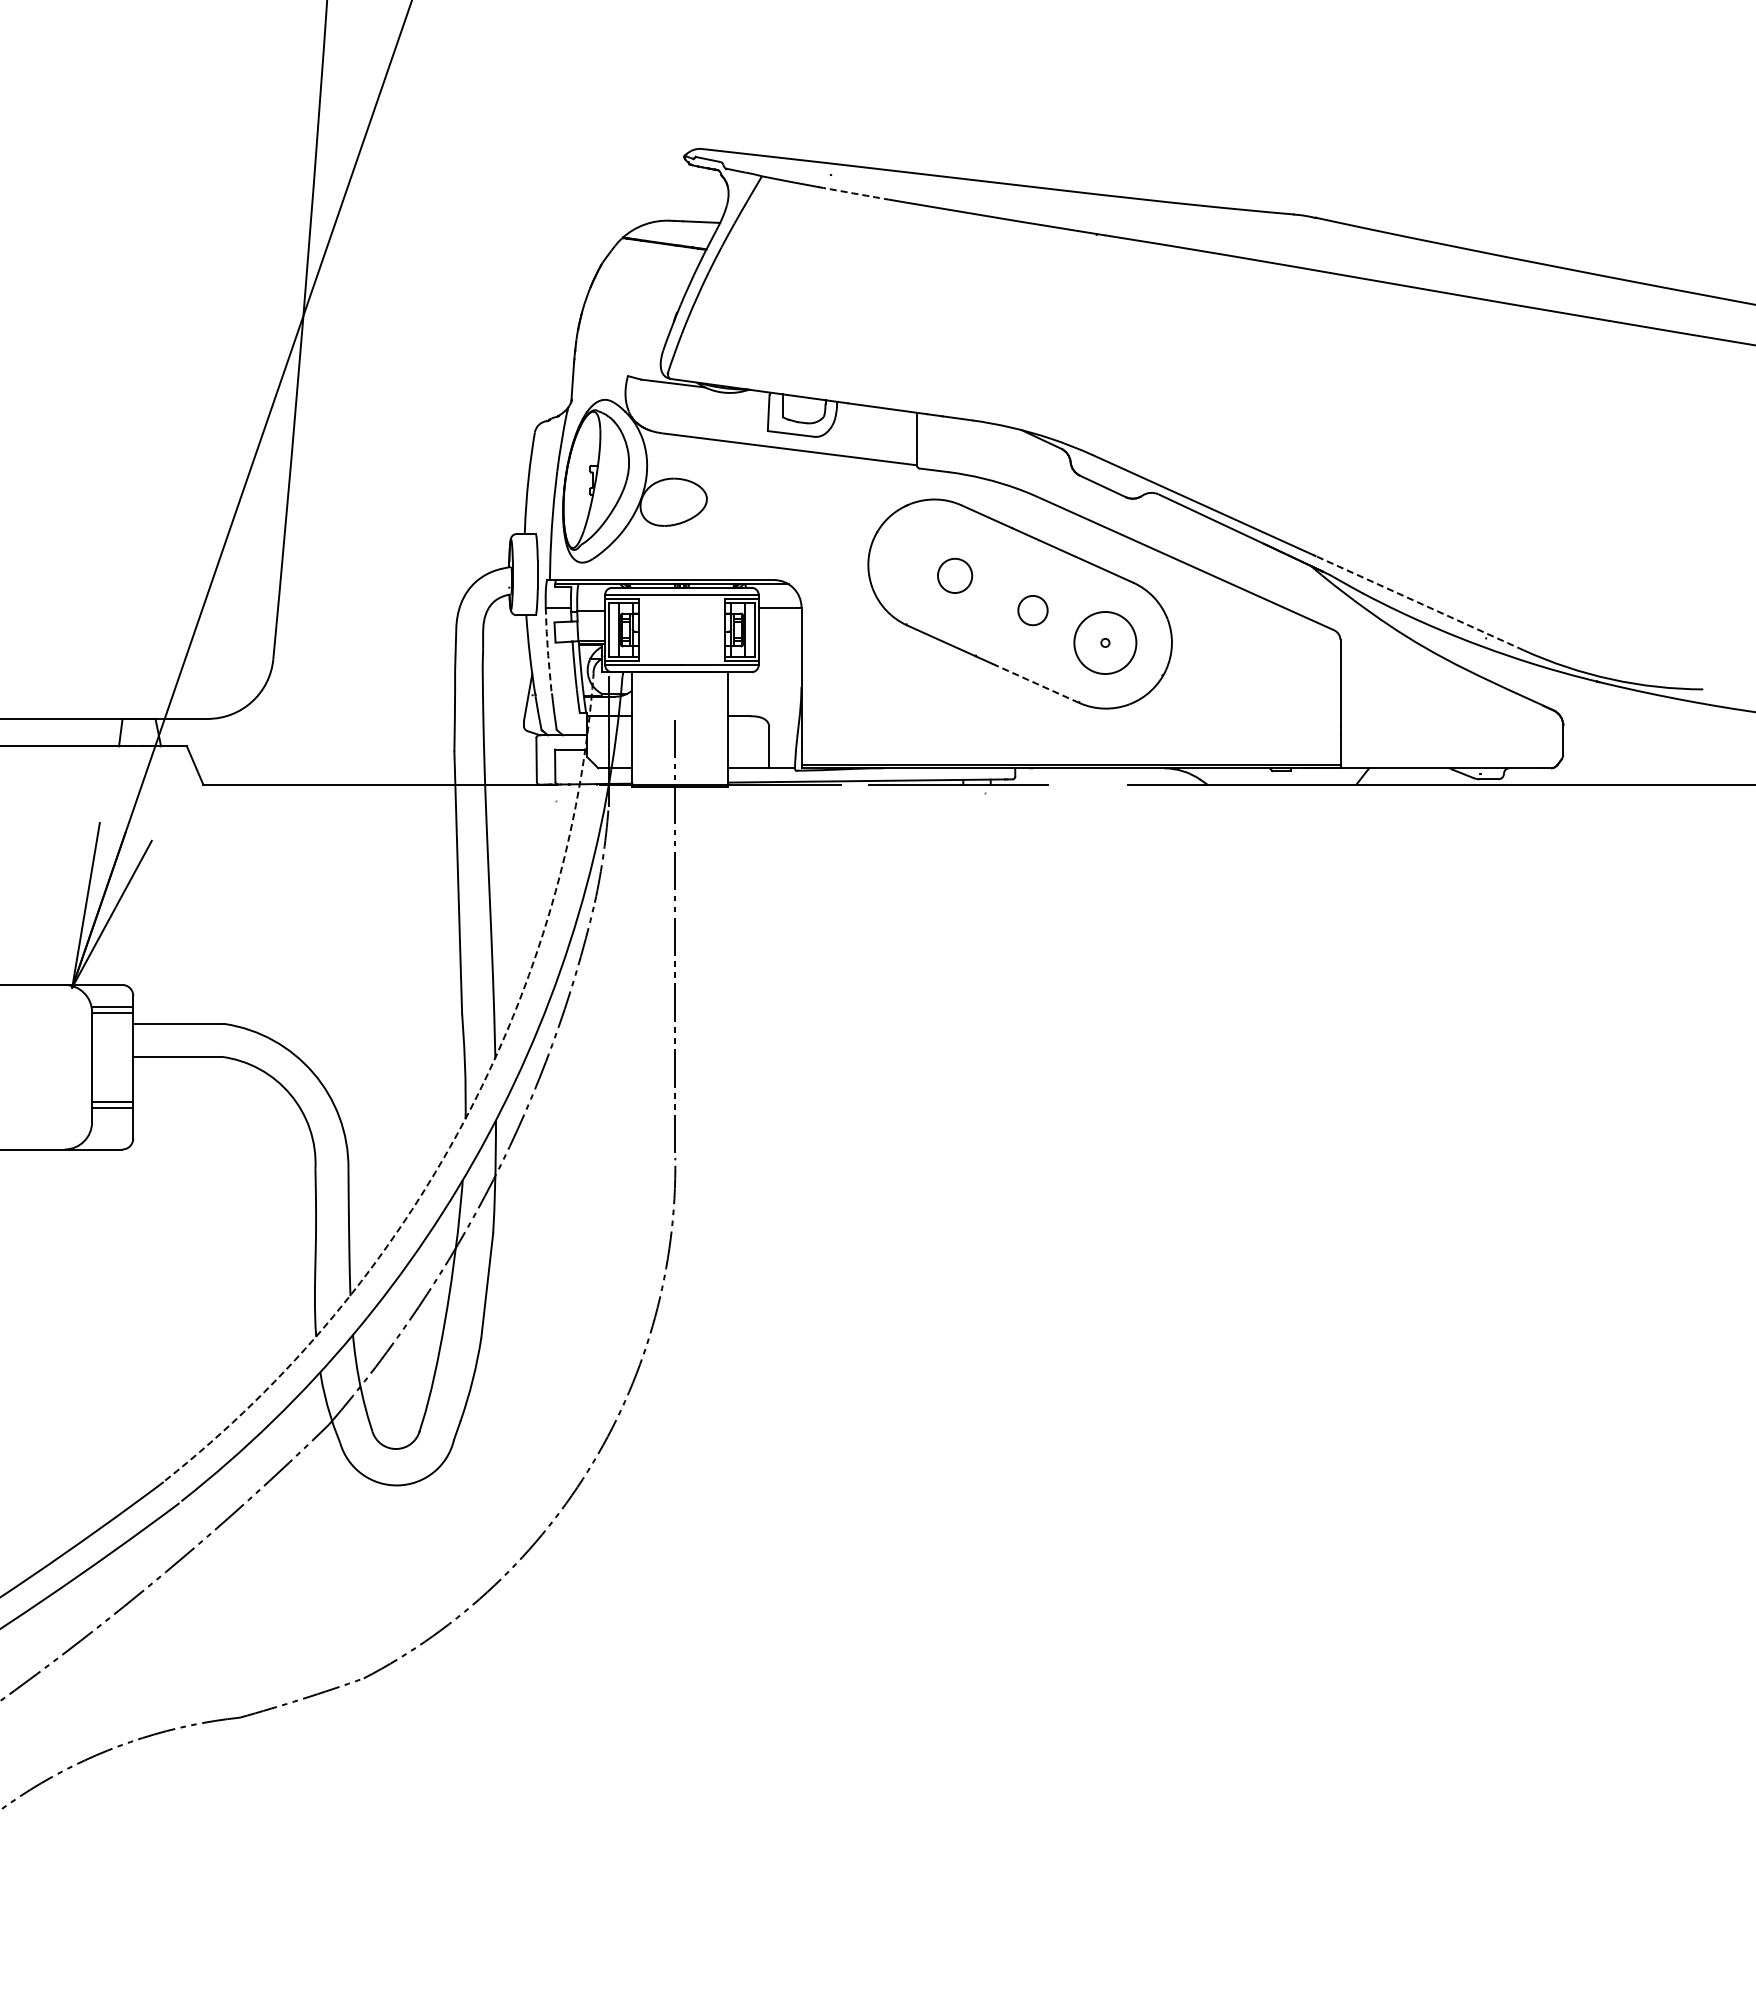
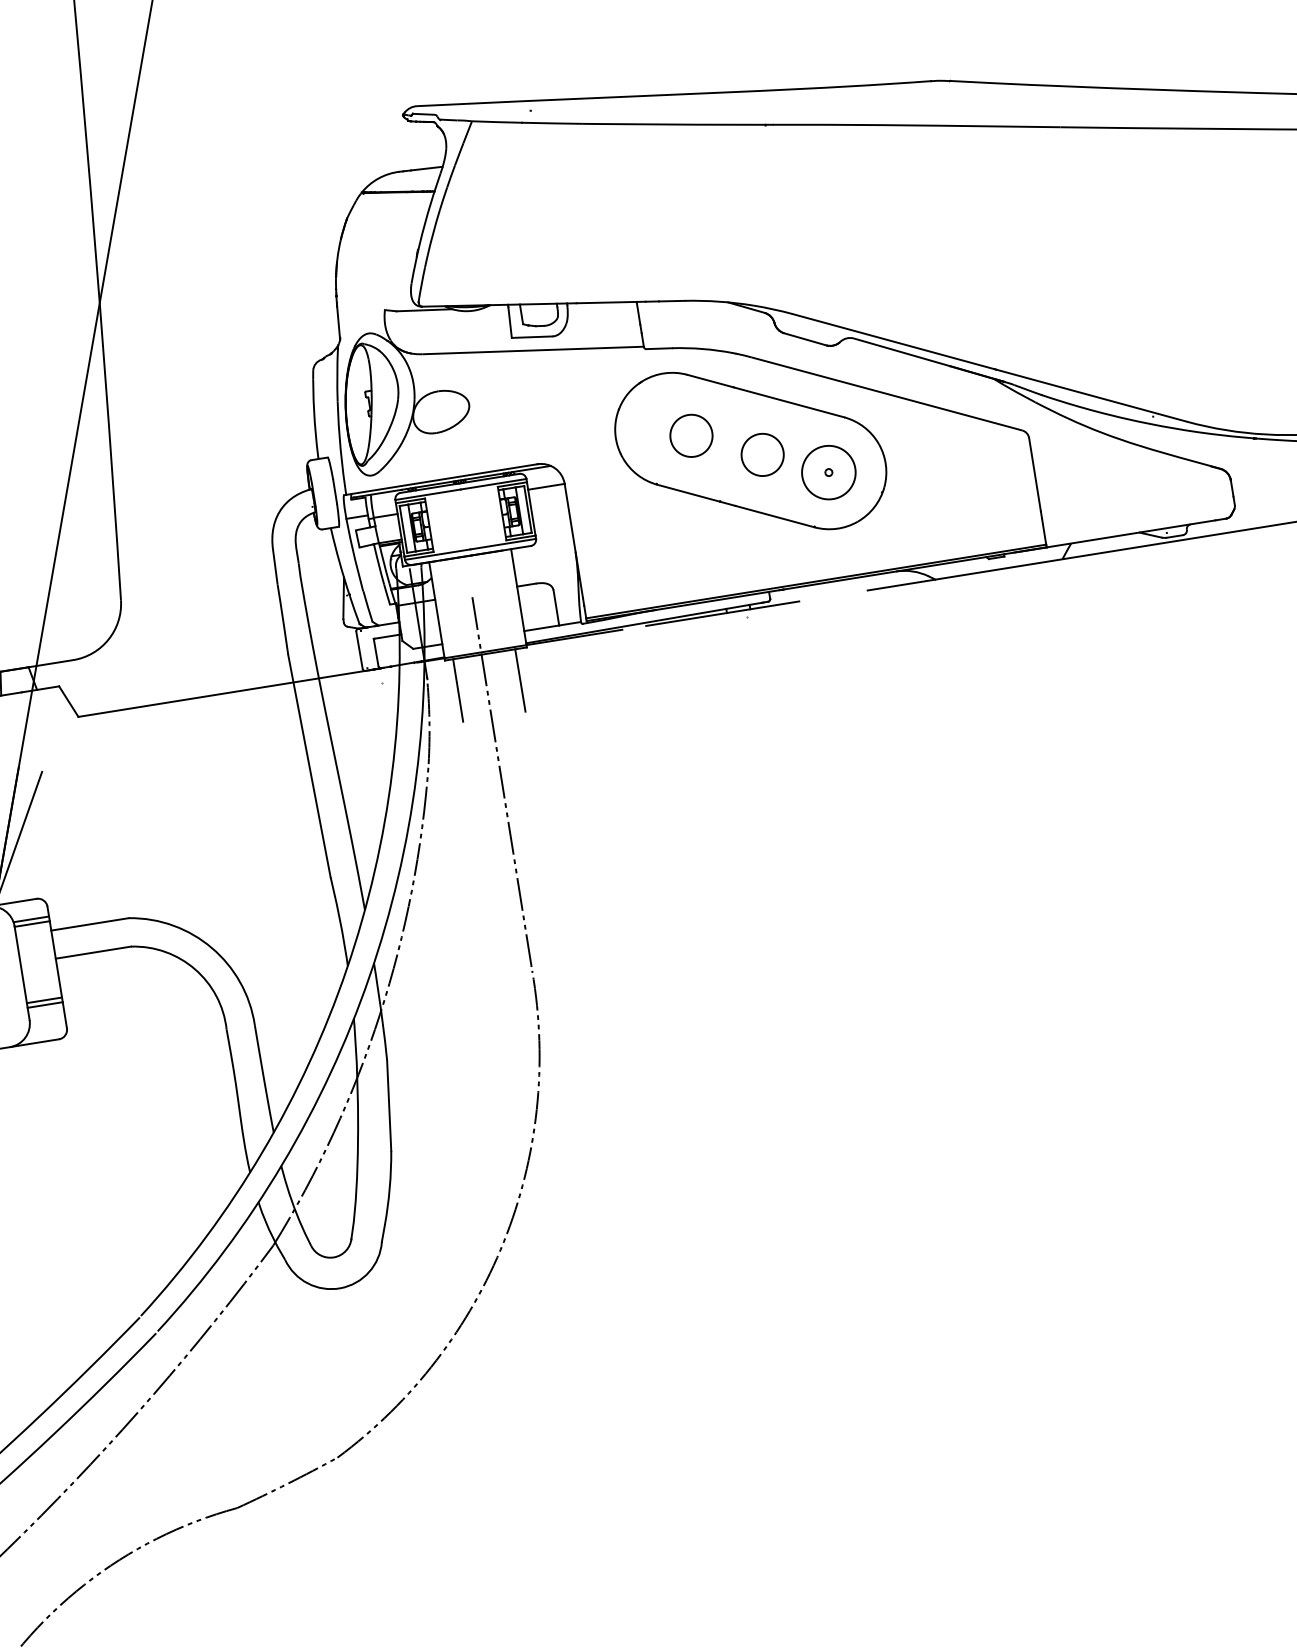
arc: (853, 193) -> (552, 123), dashed -> solid
part: (954, 575) -> (690, 435), size x1.43
line: (1419, 602) -> (1091, 395), dashed -> solid
part: (1032, 610) -> (762, 454), size x1.67
line: (547, 650) -> (353, 555), dashed -> solid
line: (1035, 683) -> (774, 516), dashed -> solid
line: (642, 823) -> (458, 689), added
line: (714, 823) -> (519, 680), added
arc: (463, 1121) -> (346, 968), dashed -> solid

